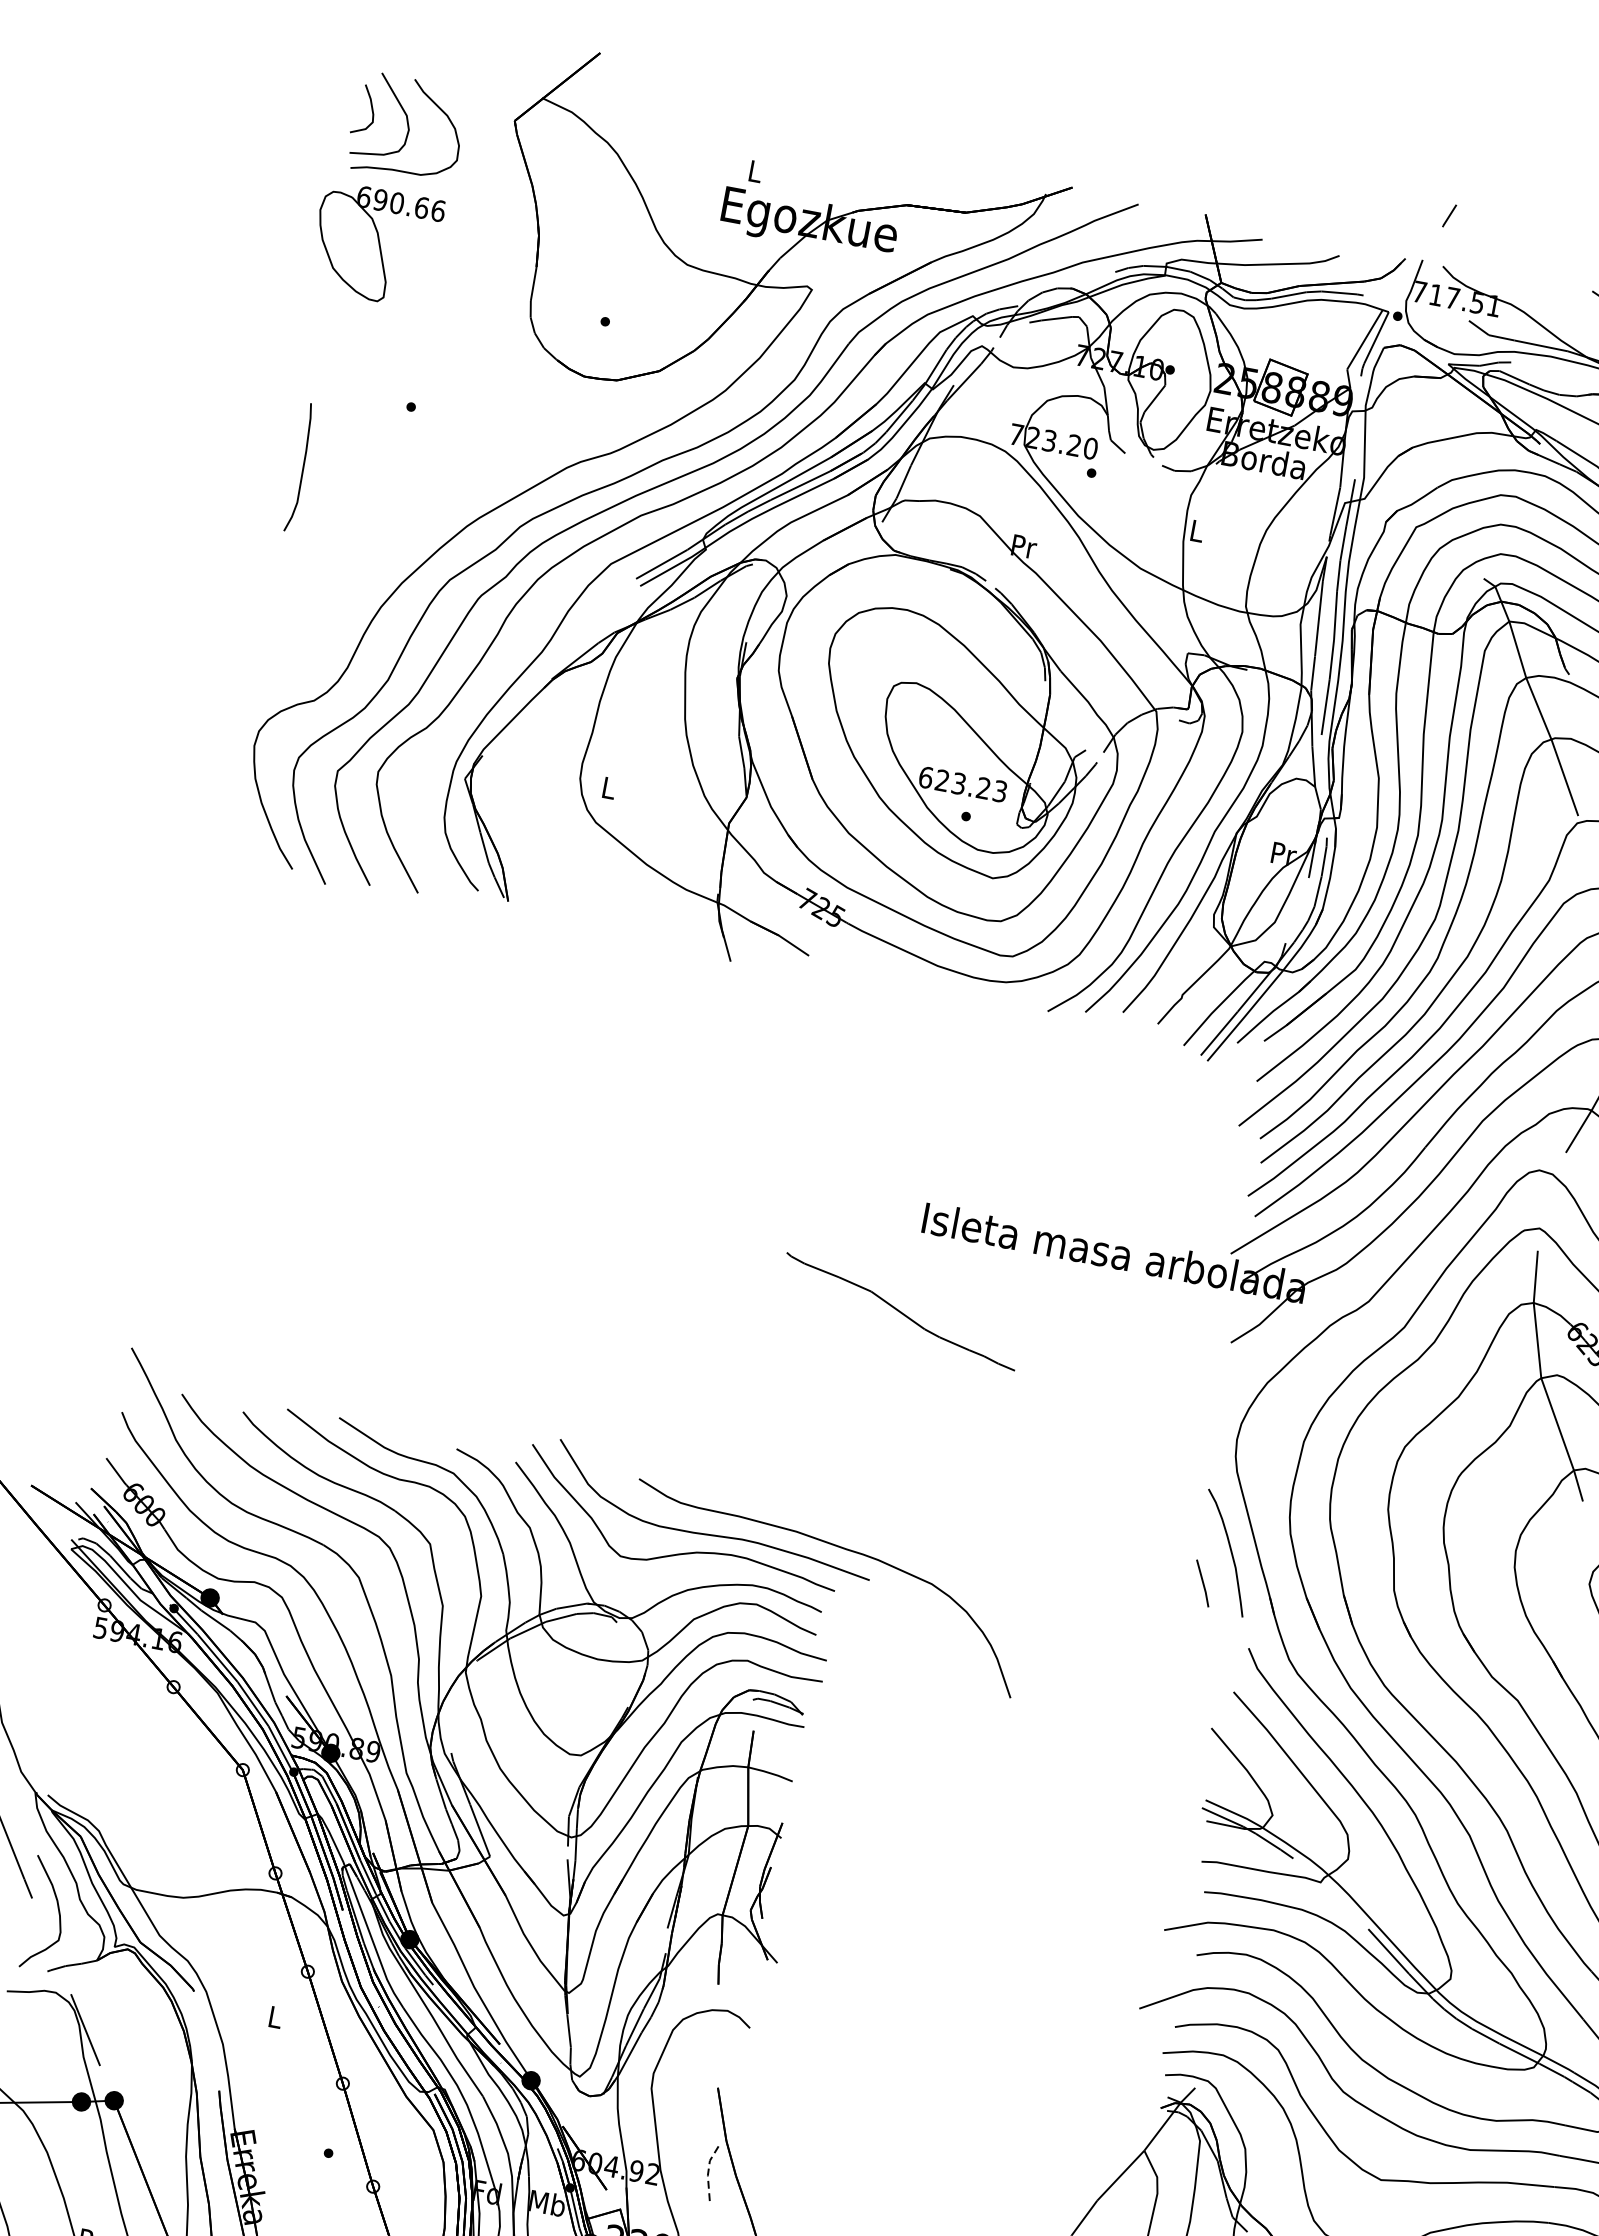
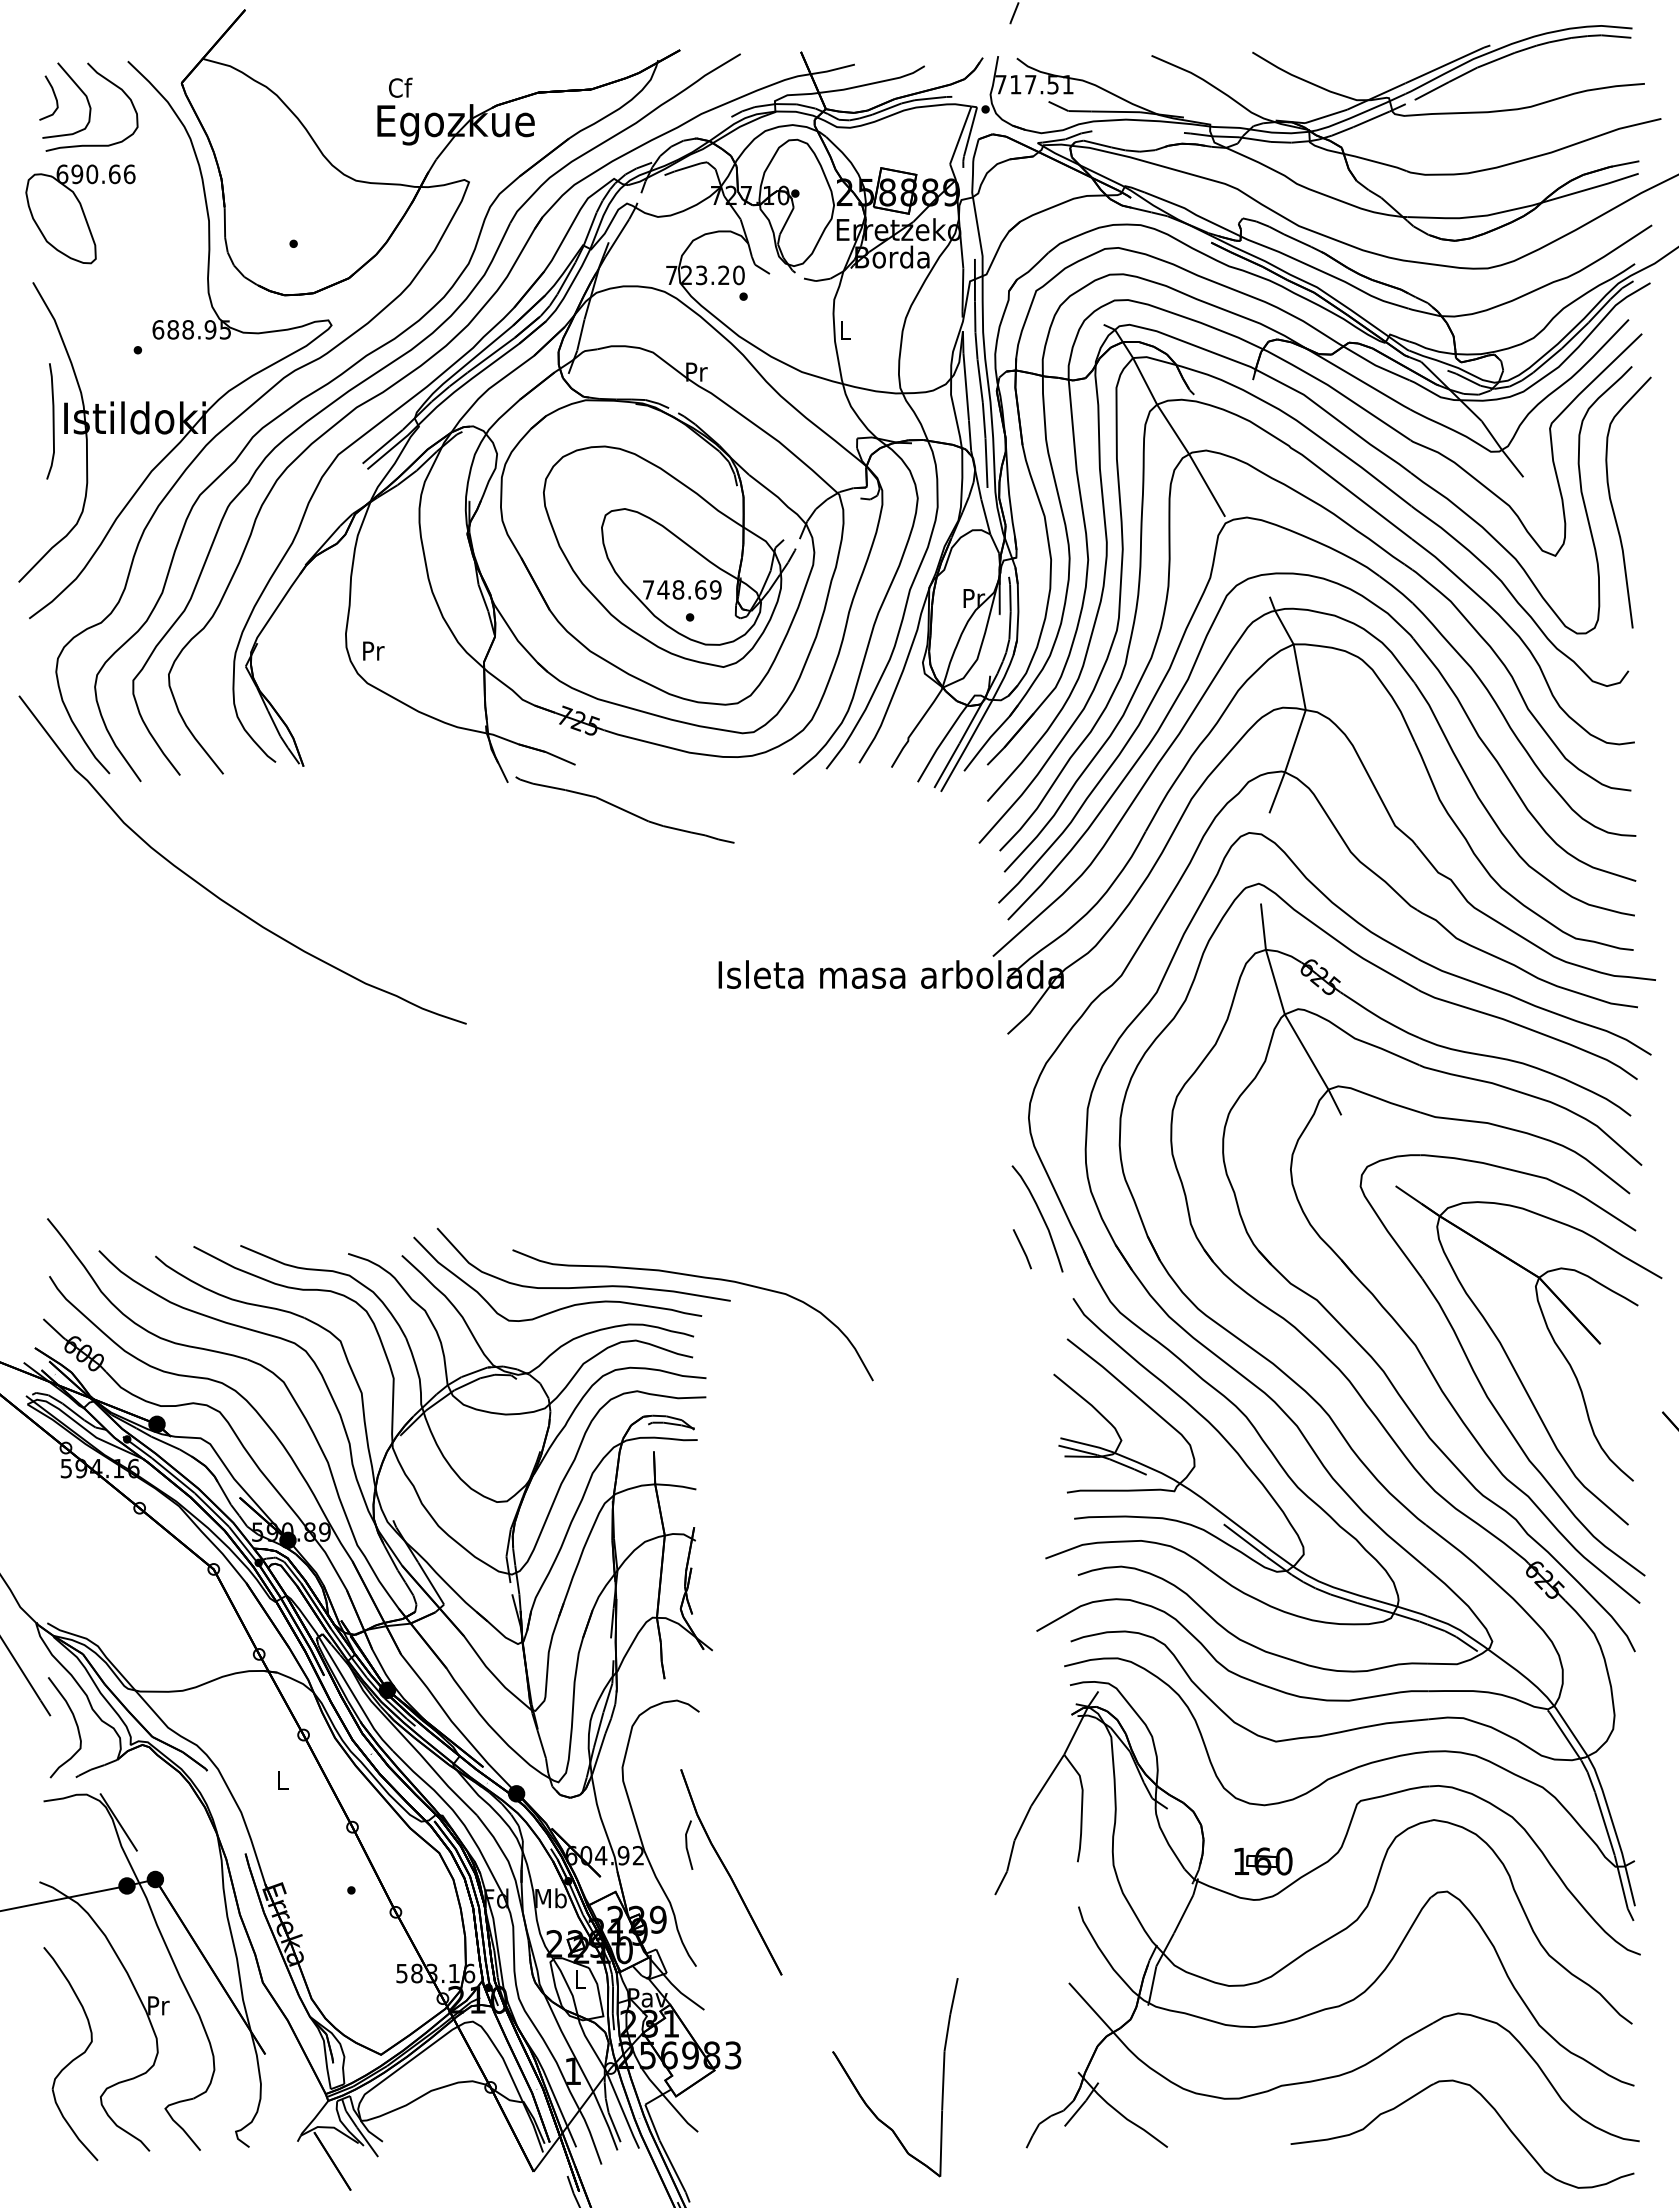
text: (755, 171) -> (400, 87), L -> Cf
part: (454, 404) -> (175, 340), added
text: (962, 783) -> (681, 589), 623.23 -> 748.69
text: (609, 787) -> (373, 650), L -> Pr
curve: (386, 1026) -> (217, 895), added
curve: (900, 1311) -> (624, 809), moved
line: (708, 2172) -> (686, 1845), dashed -> solid

